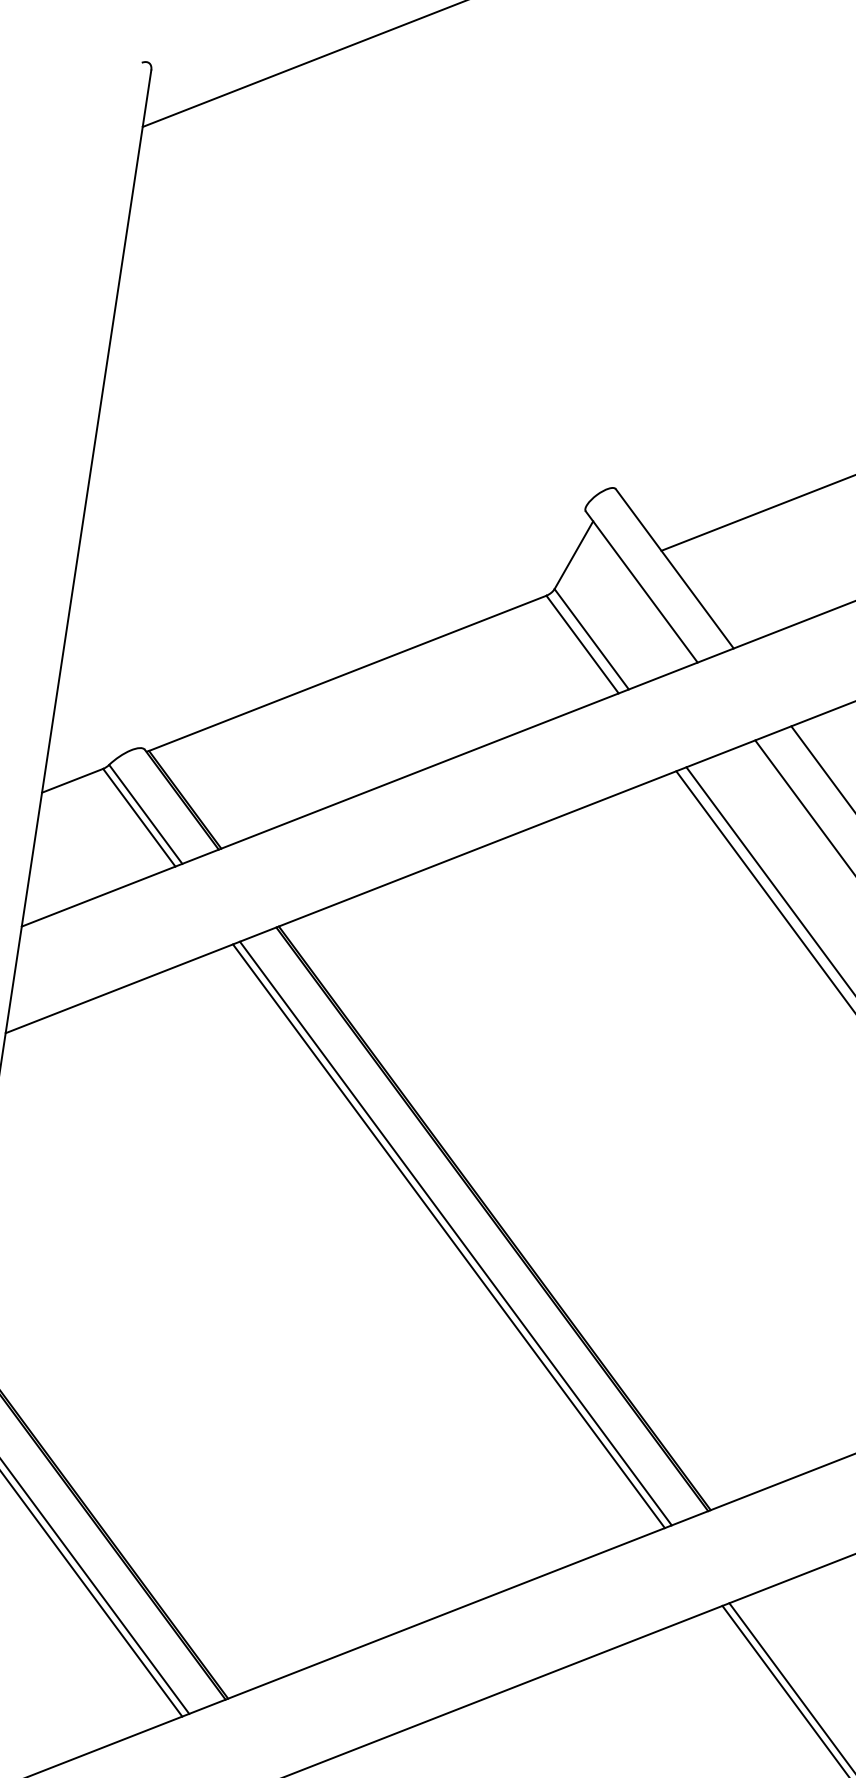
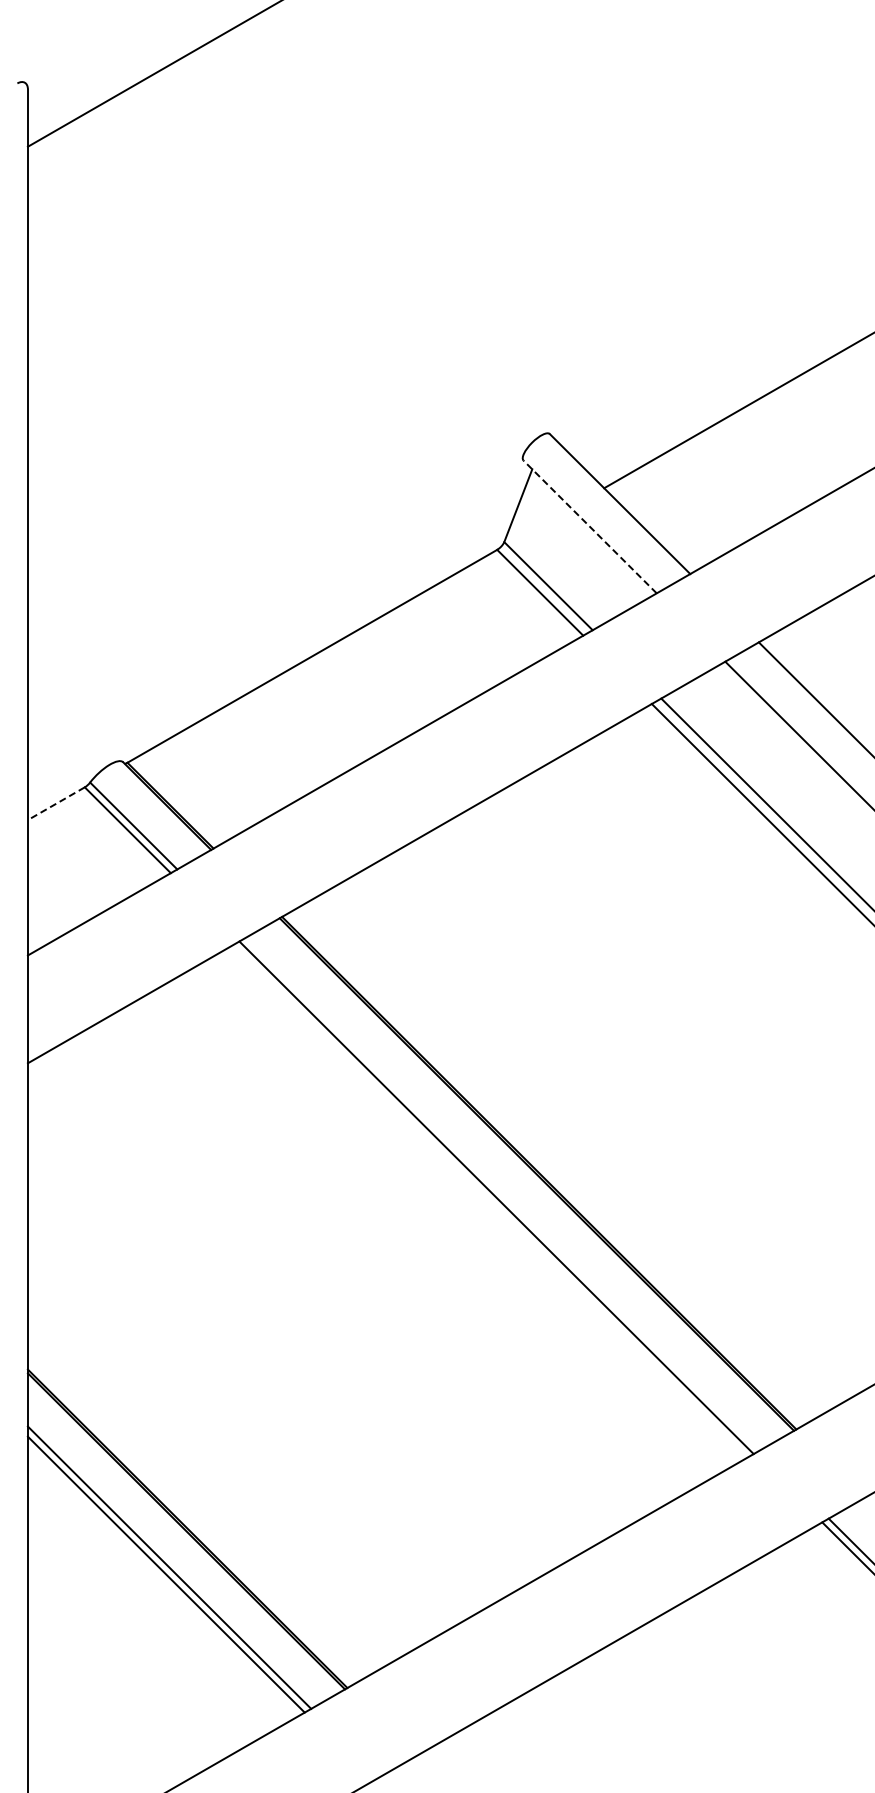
line: (641, 586) -> (589, 526), solid -> dashed
line: (72, 780) -> (56, 803), solid -> dashed
line: (455, 1232) -> (502, 1193), removed

